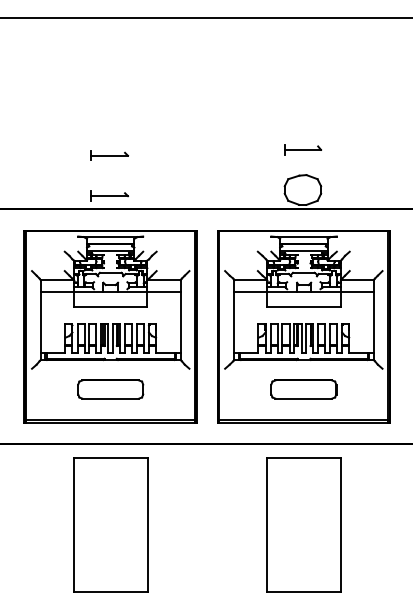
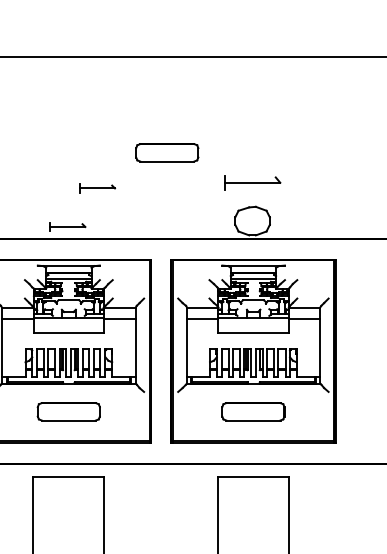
part: (213, 118) -> (167, 152), added
part: (302, 149) -> (252, 182), size x1.6
part: (109, 155) -> (97, 188), moved

